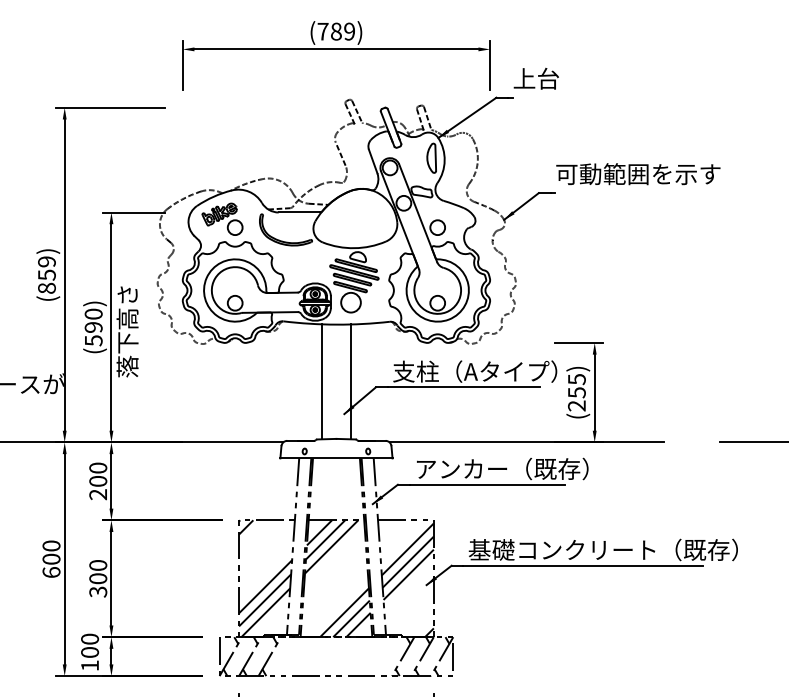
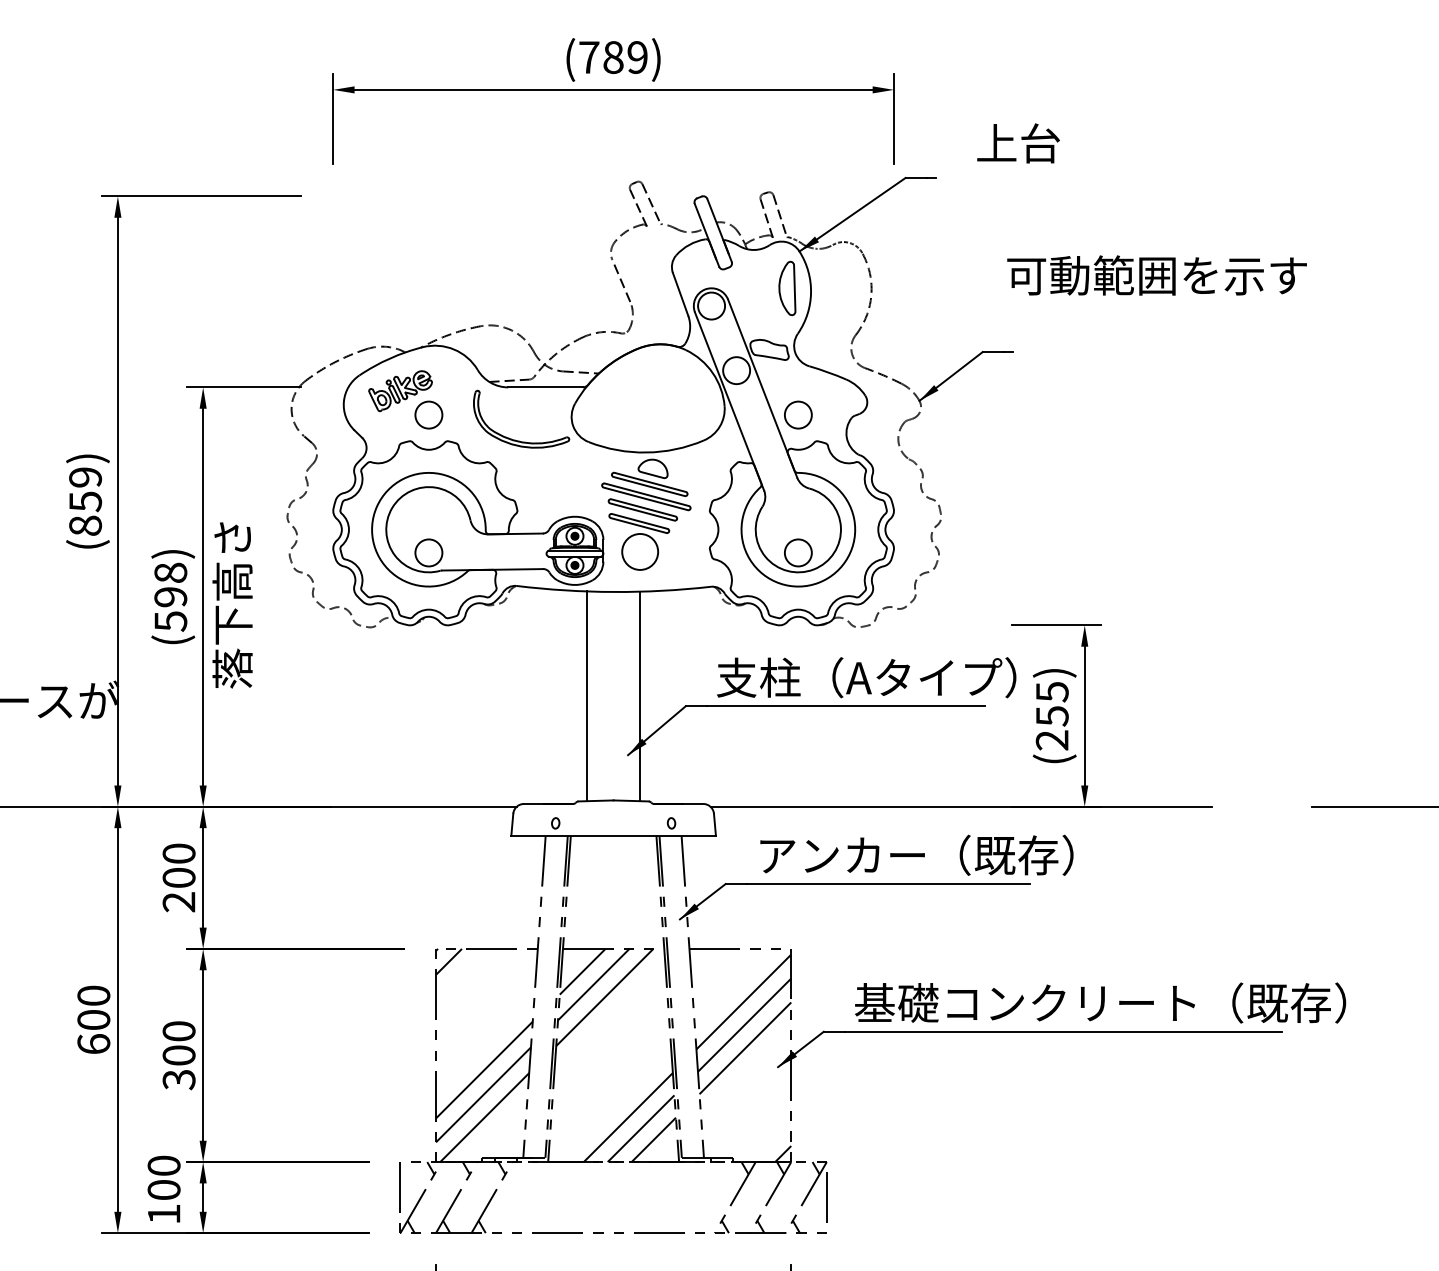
text: (535, 78) -> (1016, 142), moved
text: (638, 174) -> (1157, 276), moved
text: (93, 313) -> (170, 571), (590) -> (598)

